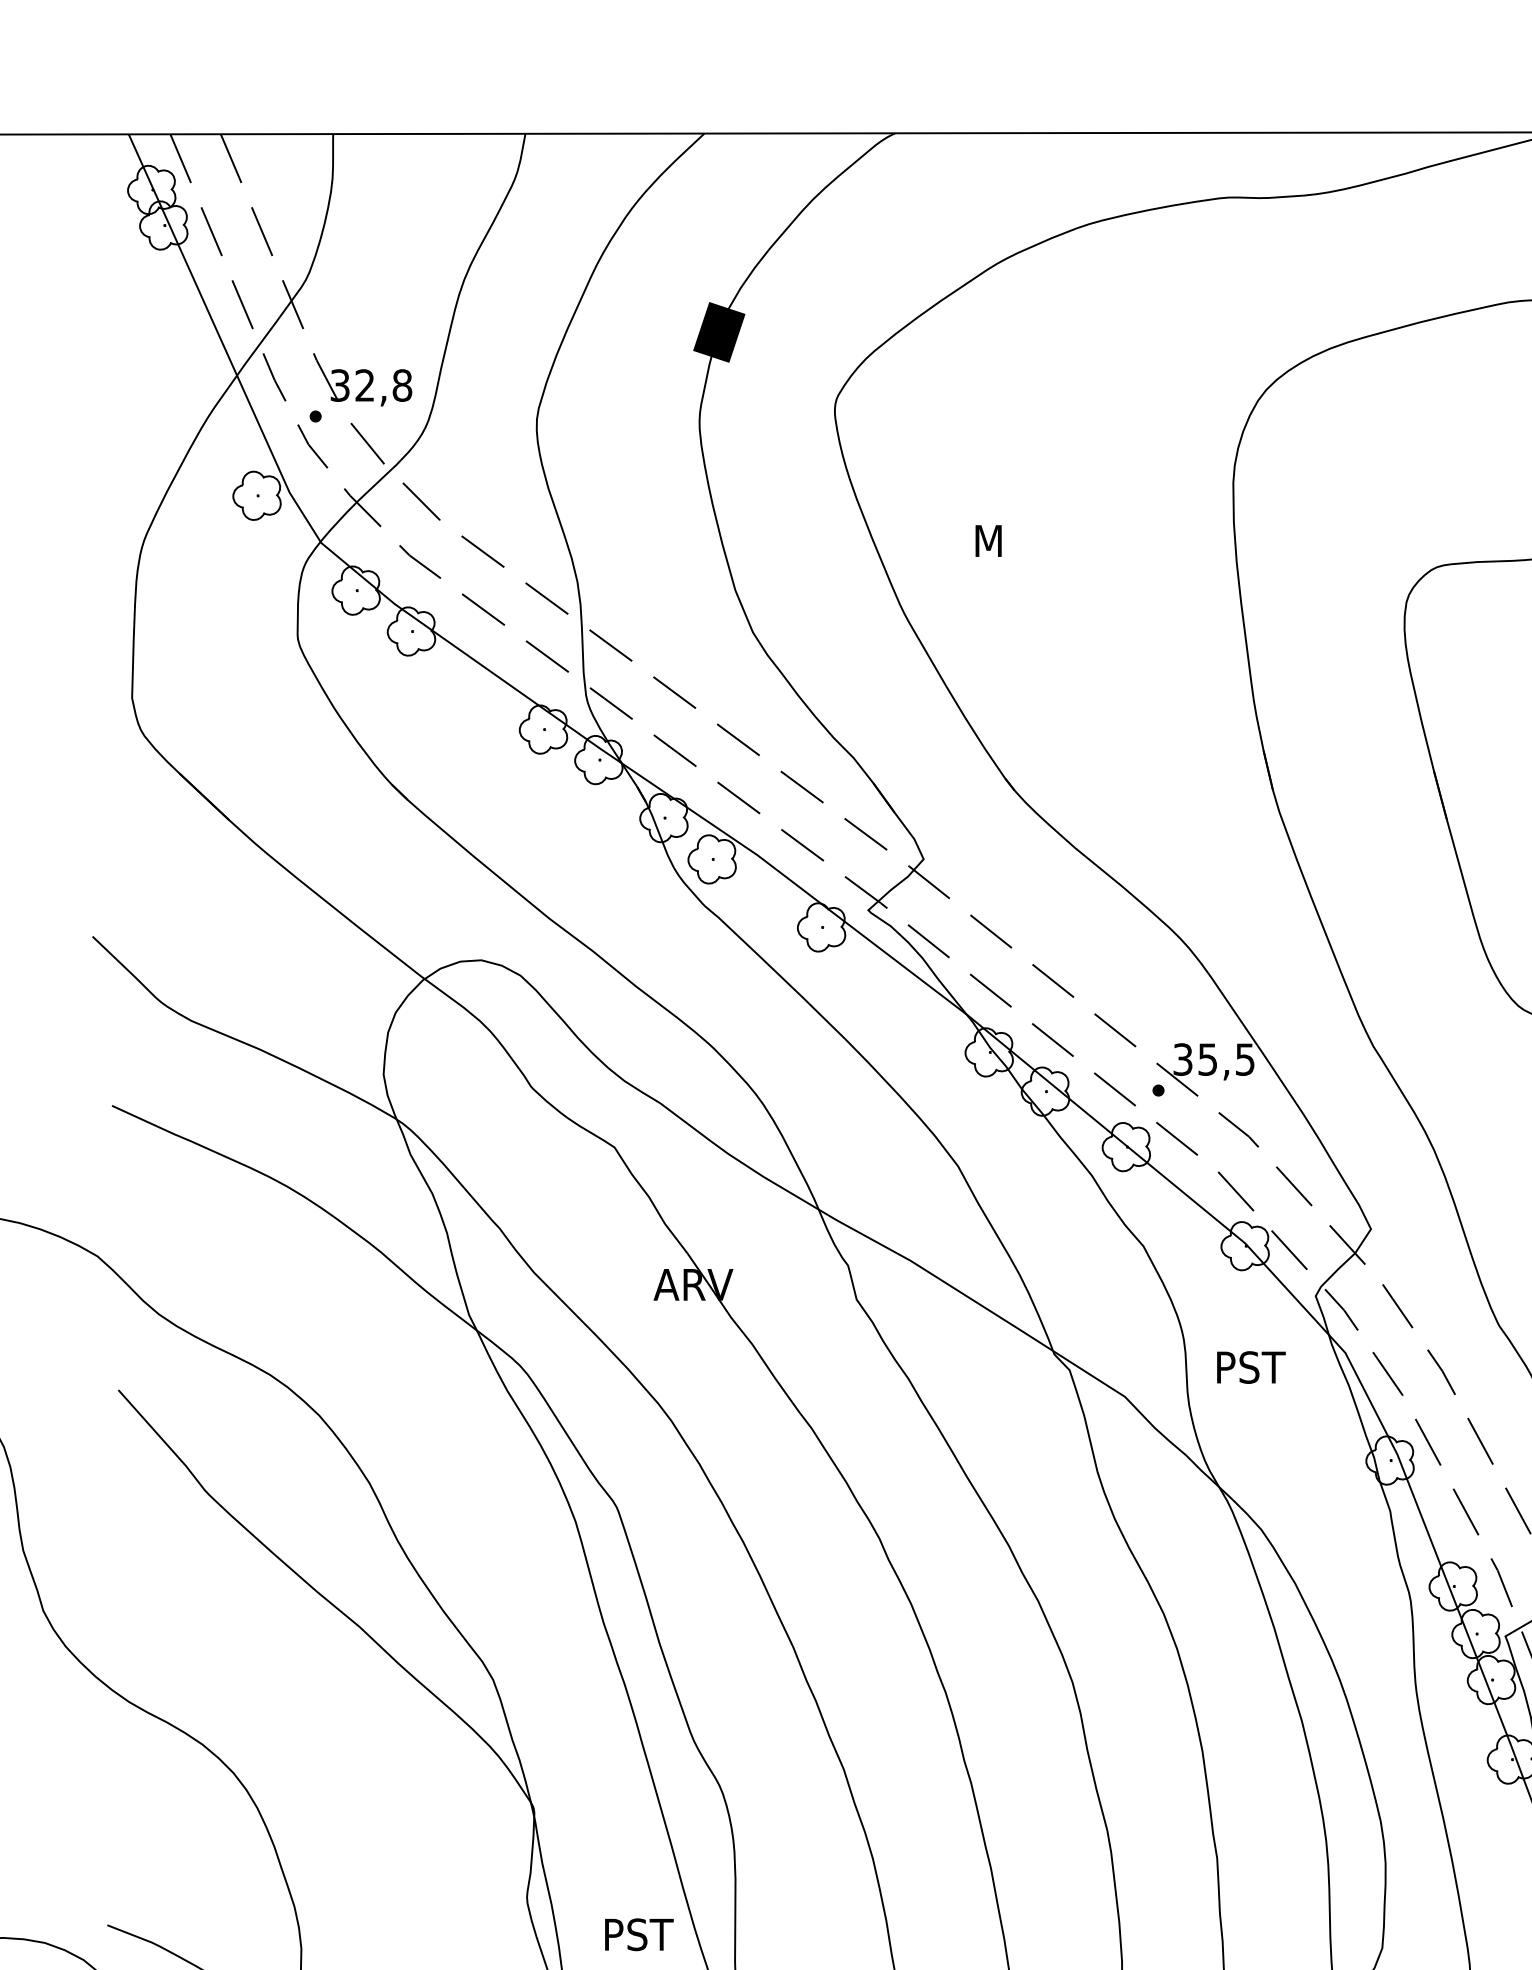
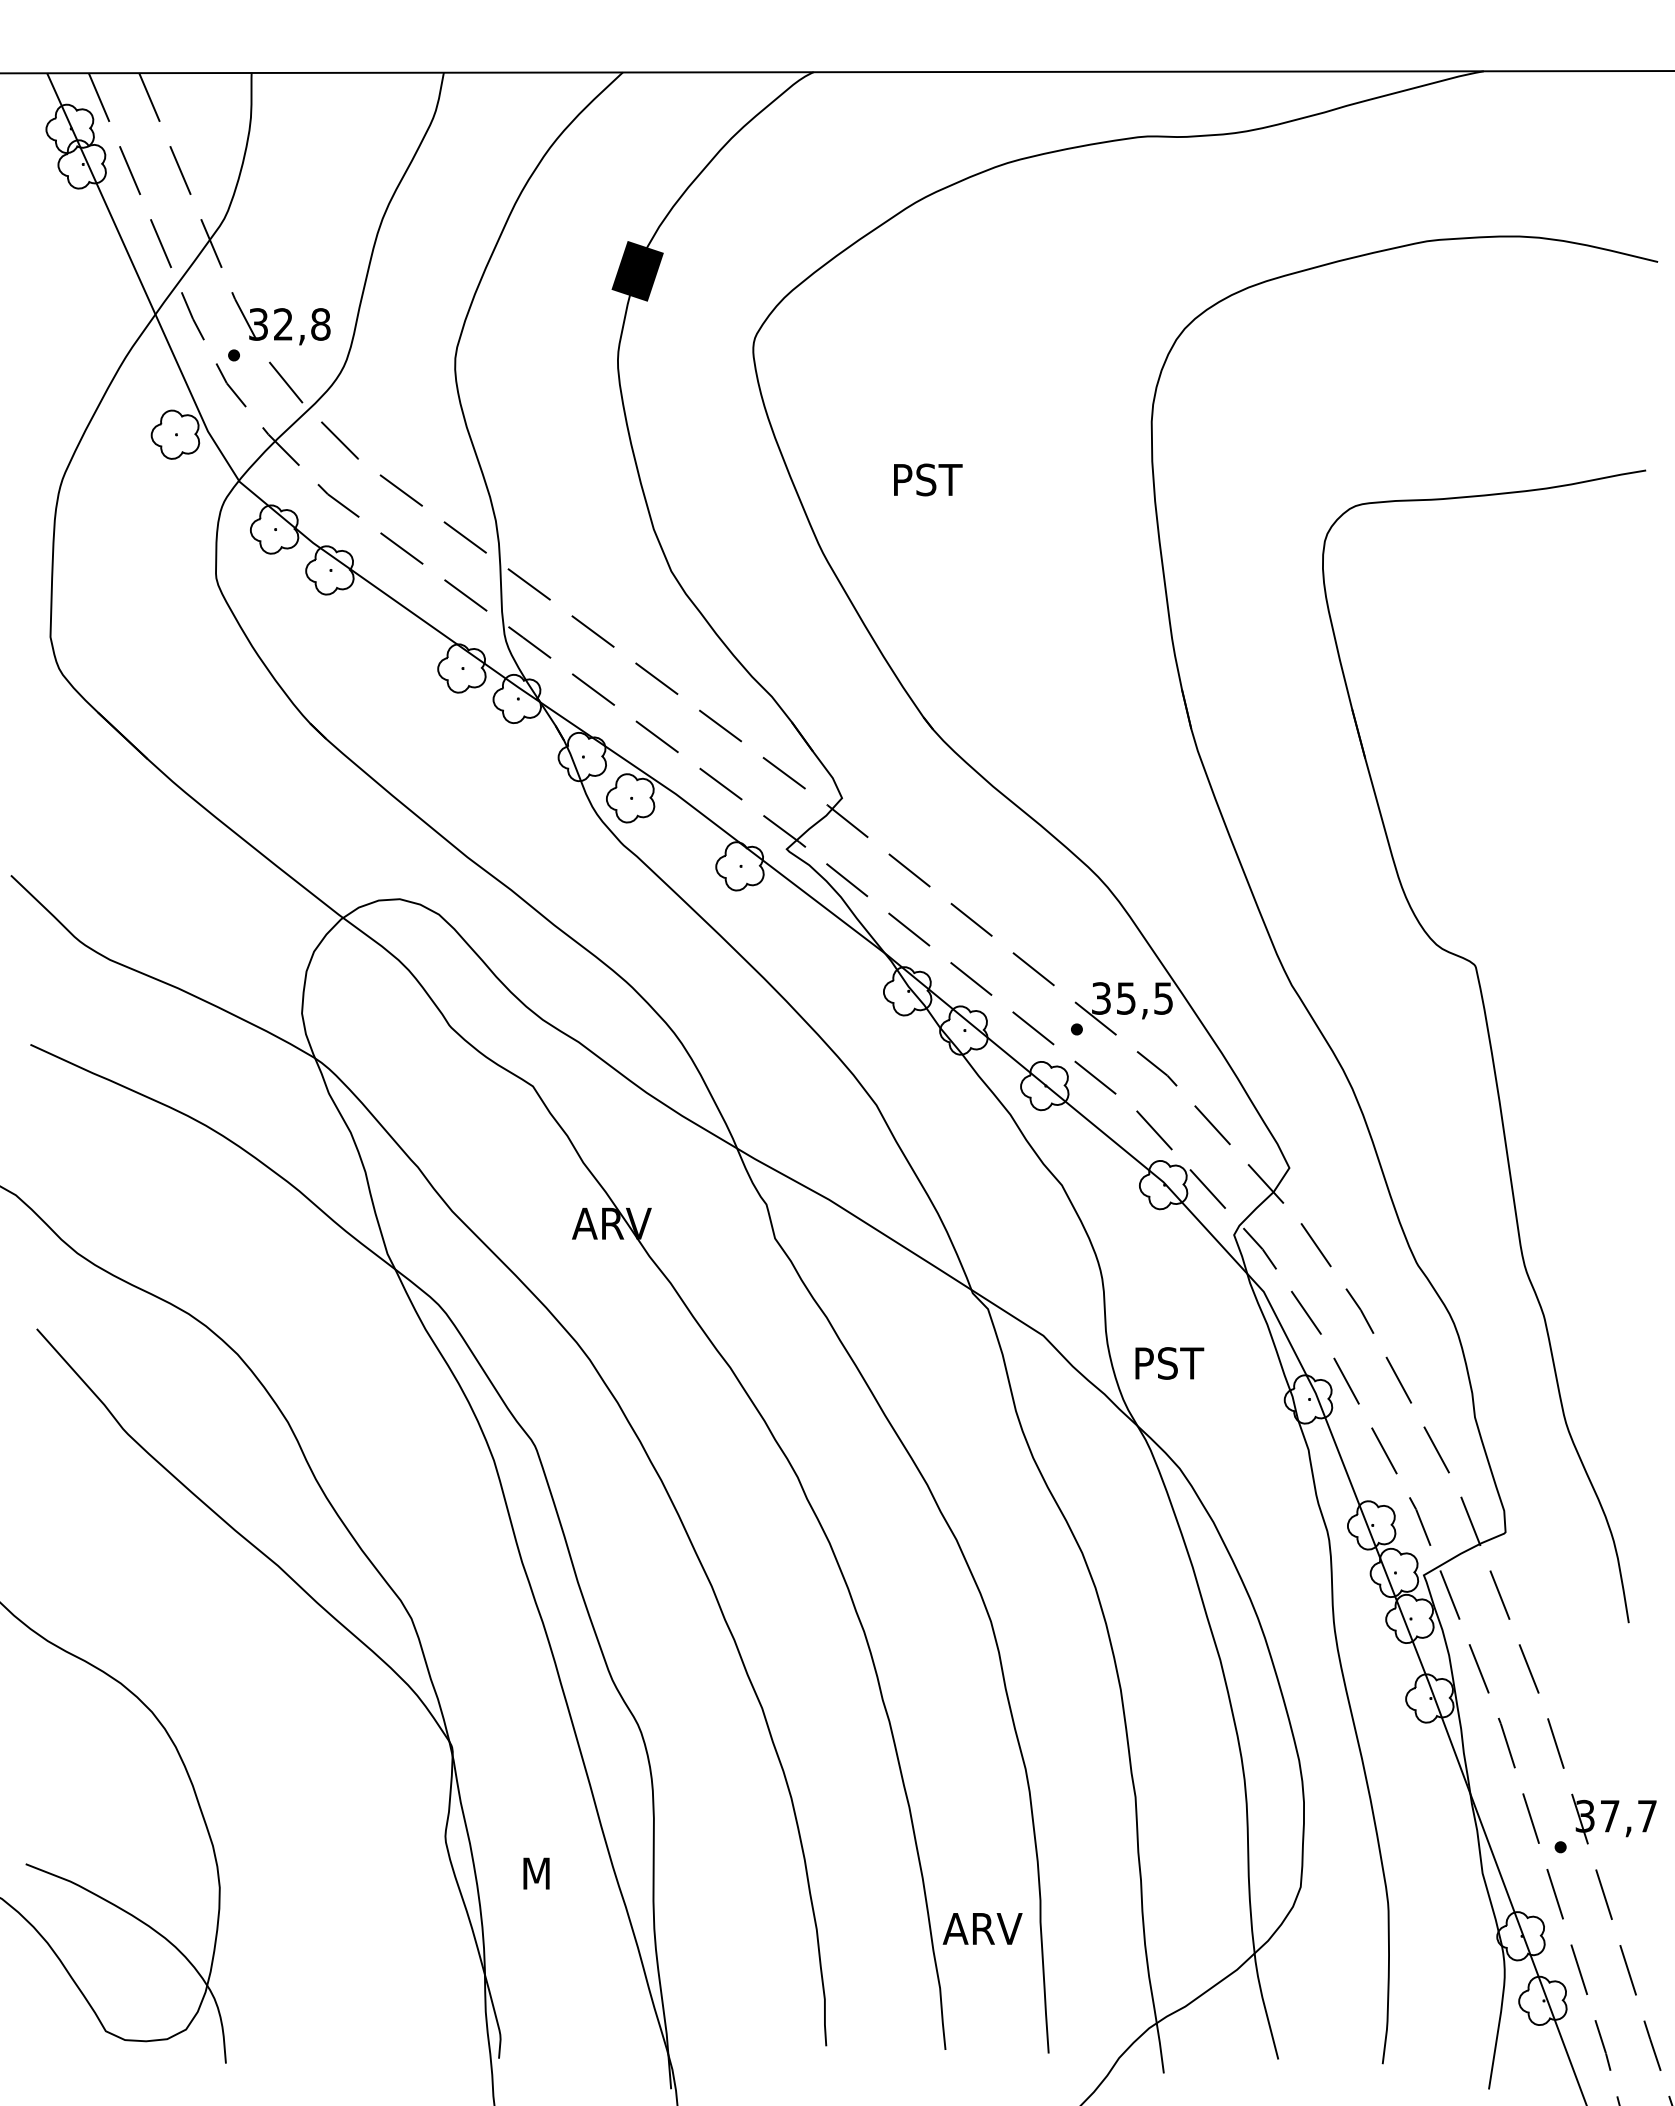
text: (1011, 540) -> (929, 479), M -> PST
text: (1251, 1367) -> (1169, 1363), moved
text: (641, 1934) -> (559, 1873), PST -> M

